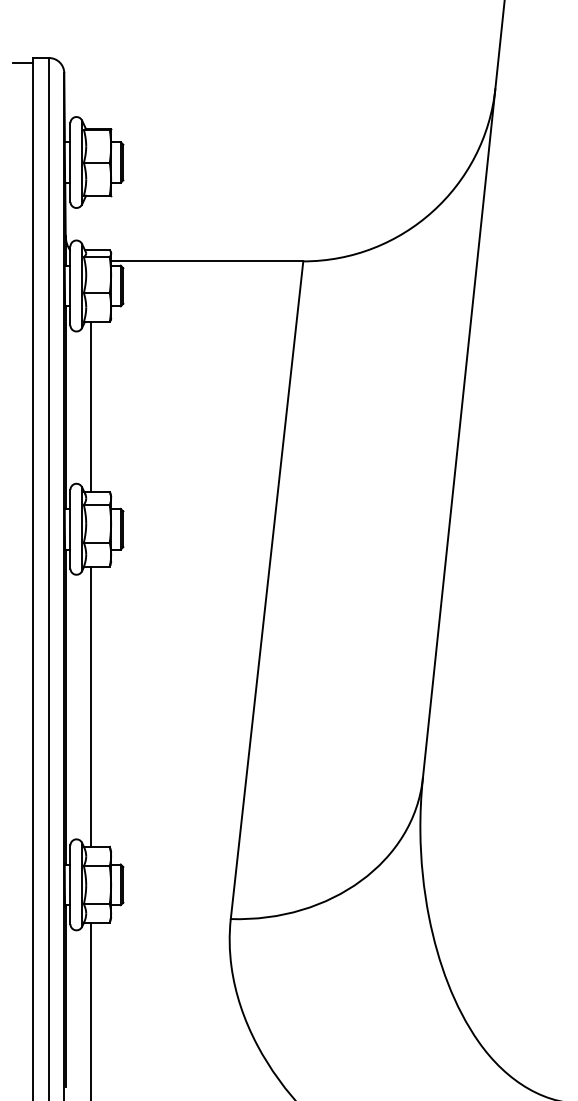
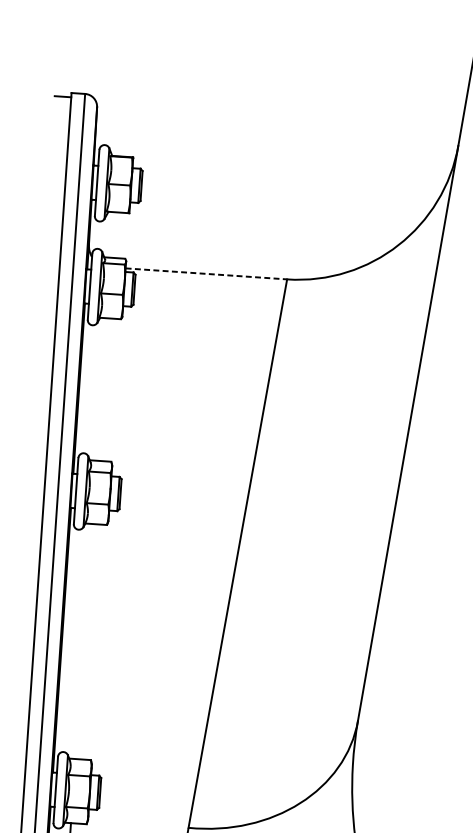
line: (207, 261) -> (206, 273), solid -> dashed
line: (91, 406) -> (100, 389), removed
line: (91, 706) -> (83, 641), removed

